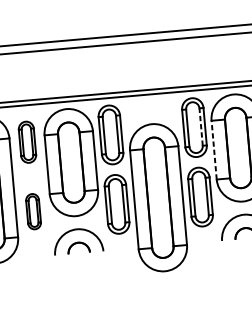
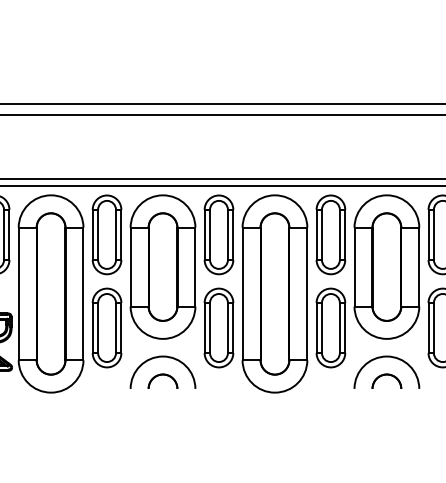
line: (200, 126) -> (339, 234), dashed -> solid
part: (27, 141) -> (106, 234), size x1.43
line: (214, 149) -> (354, 266), dashed -> solid
part: (158, 197) -> (274, 293), moved
part: (33, 211) -> (106, 327), size x1.67

